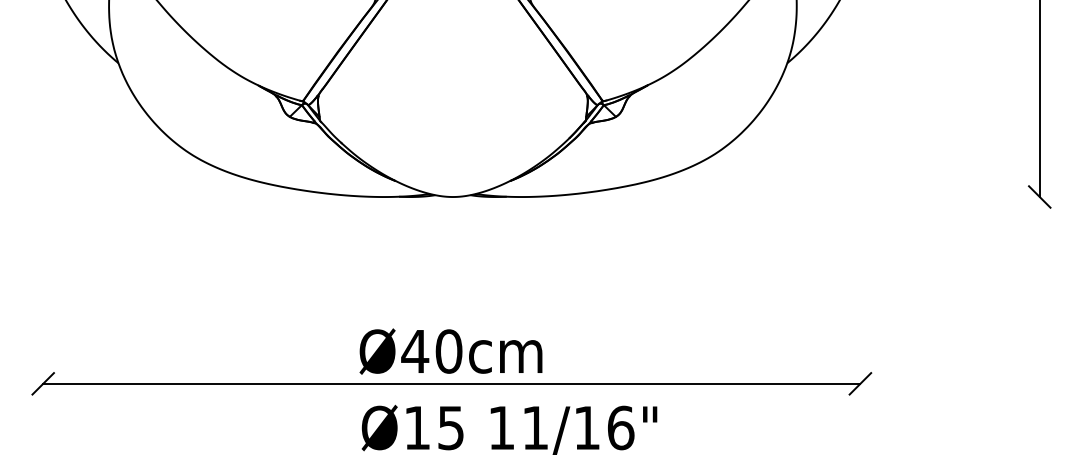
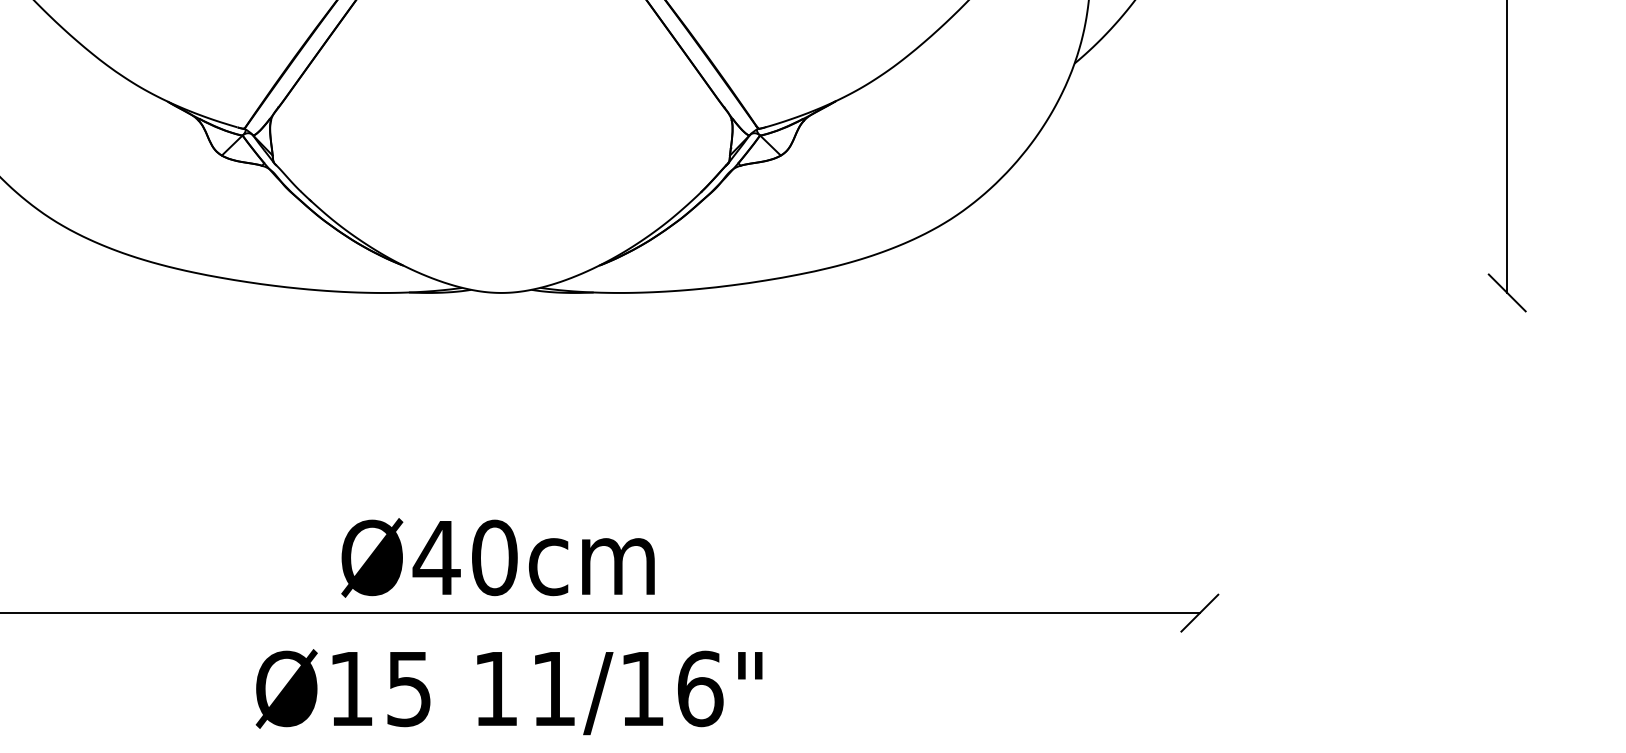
text: (509, 429) -> (509, 691), moved

